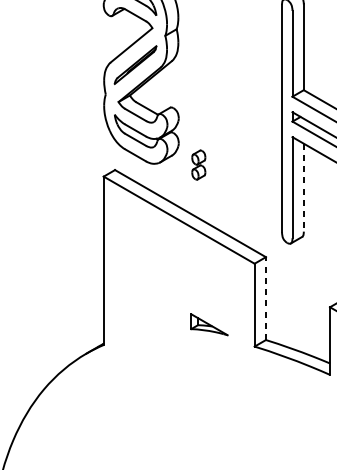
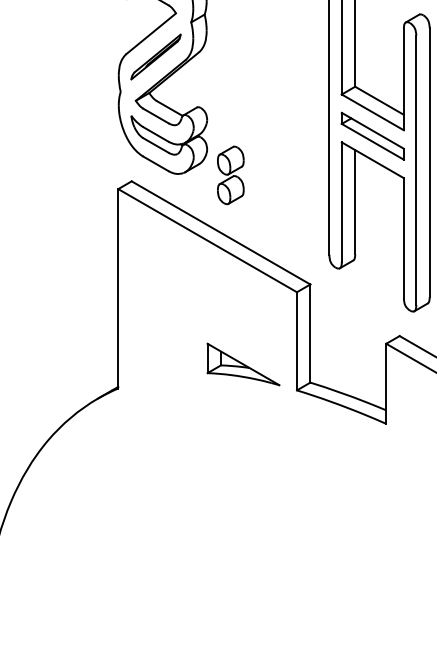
part: (198, 165) -> (230, 175), size x1.67
line: (304, 187) -> (355, 202), dashed -> solid
line: (266, 298) -> (310, 333), dashed -> solid
part: (209, 324) -> (243, 364), size x1.67

